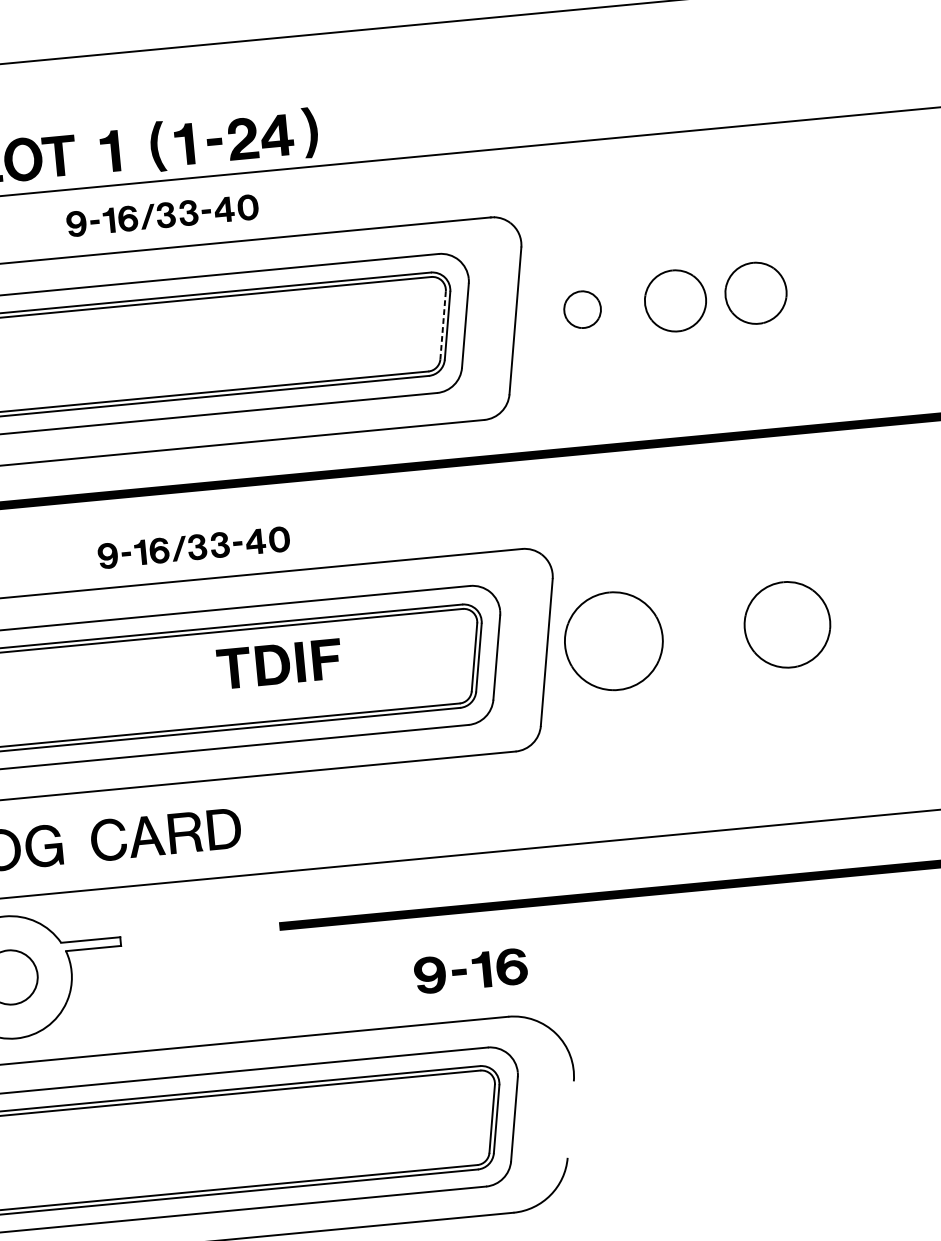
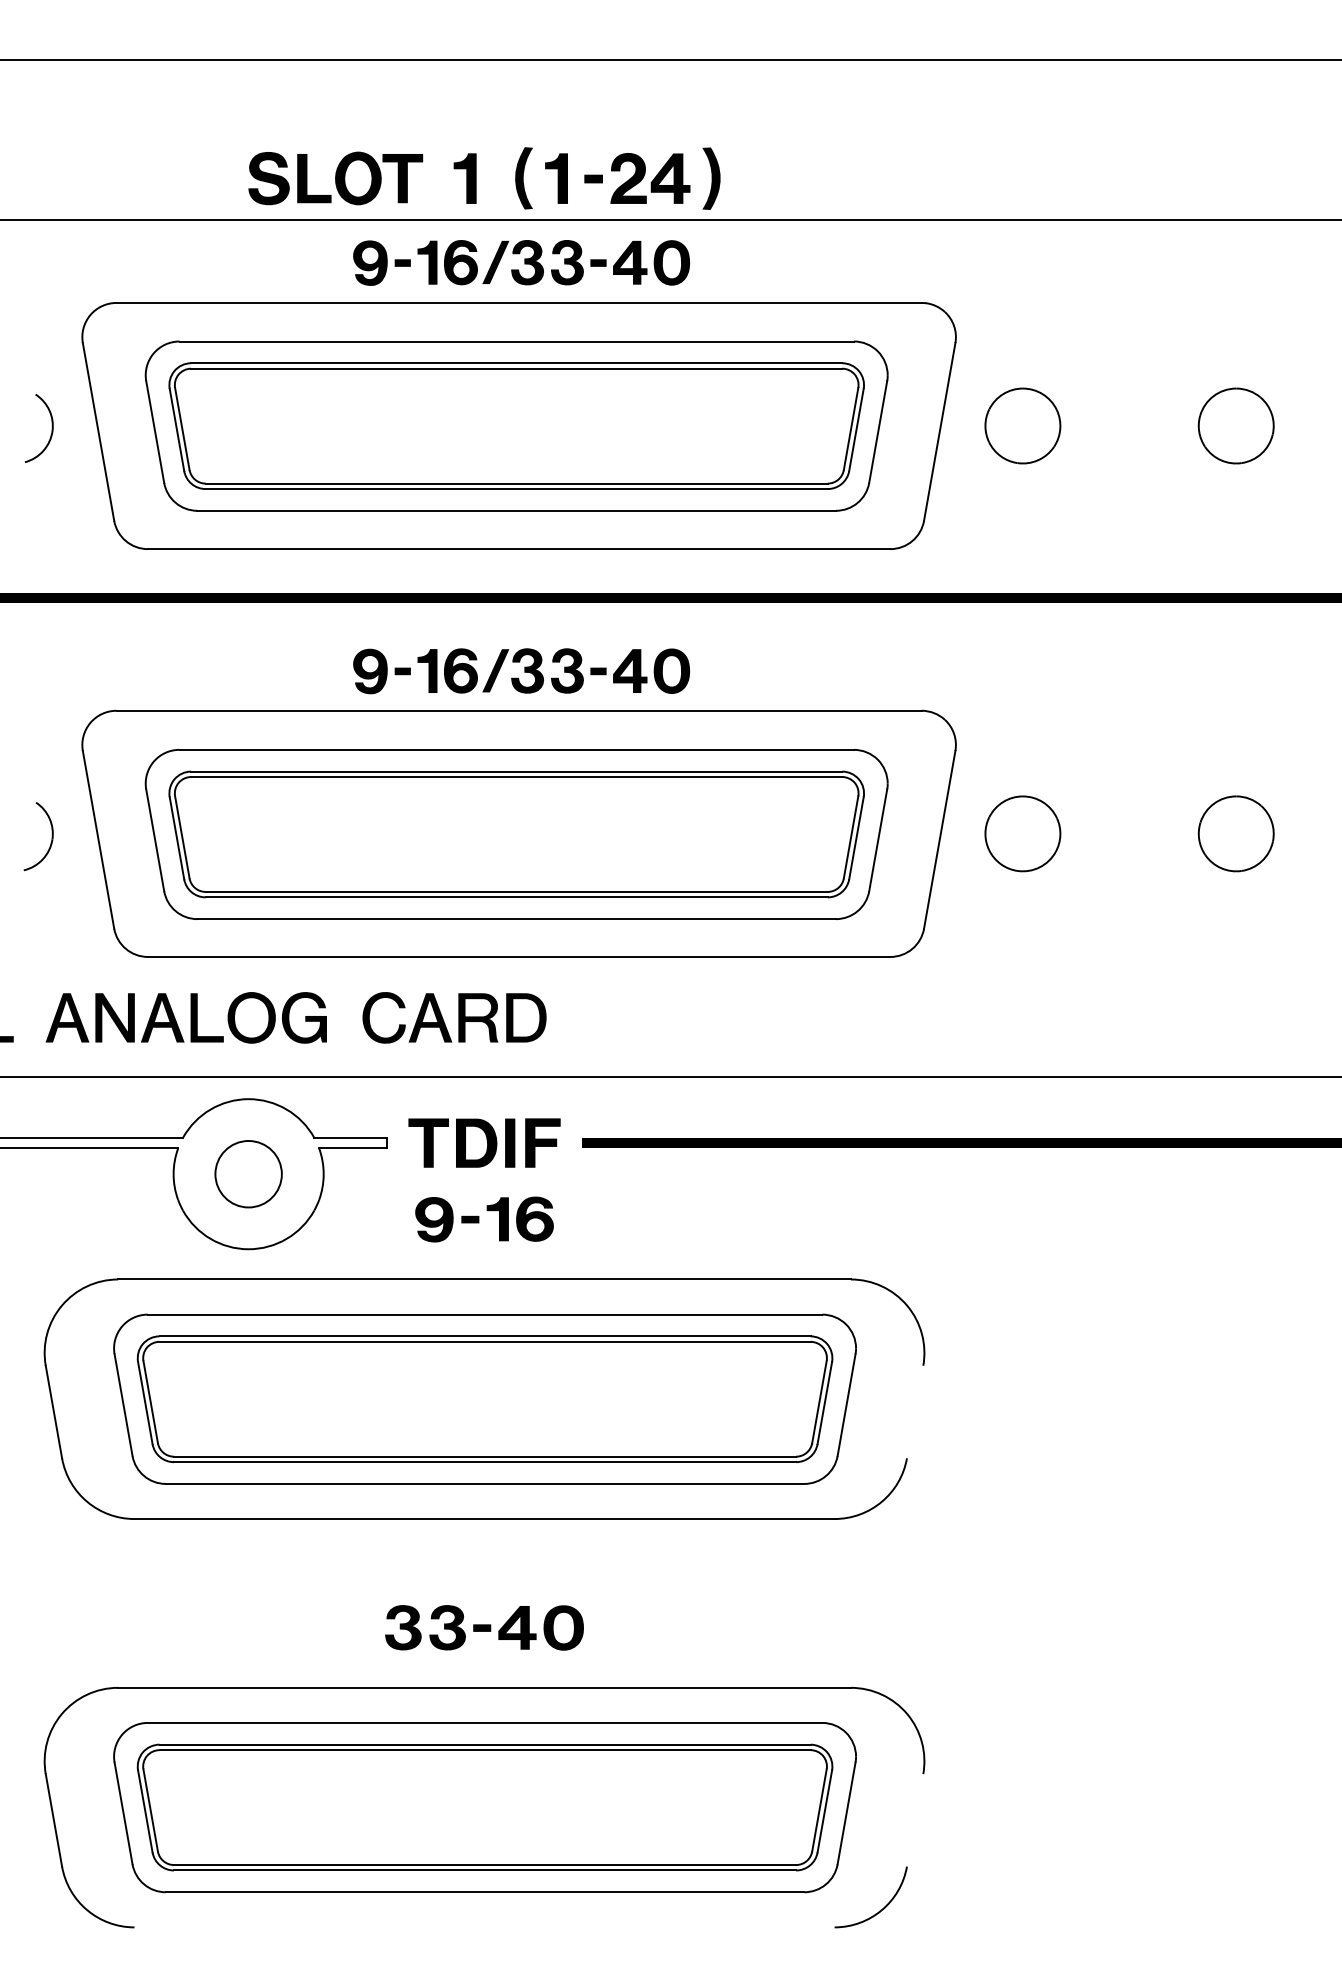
part: (162, 215) -> (521, 262), size x1.43
part: (674, 300) -> (1136, 425), removed
part: (582, 309) -> (1022, 425), size x1.67
line: (443, 324) -> (851, 428), dashed -> solid
part: (193, 547) -> (521, 671), size x1.43
part: (786, 624) -> (1235, 833), size x0.71
part: (613, 641) -> (1022, 833), size x0.62
part: (279, 663) -> (484, 1142), moved
part: (470, 971) -> (484, 1219), moved

